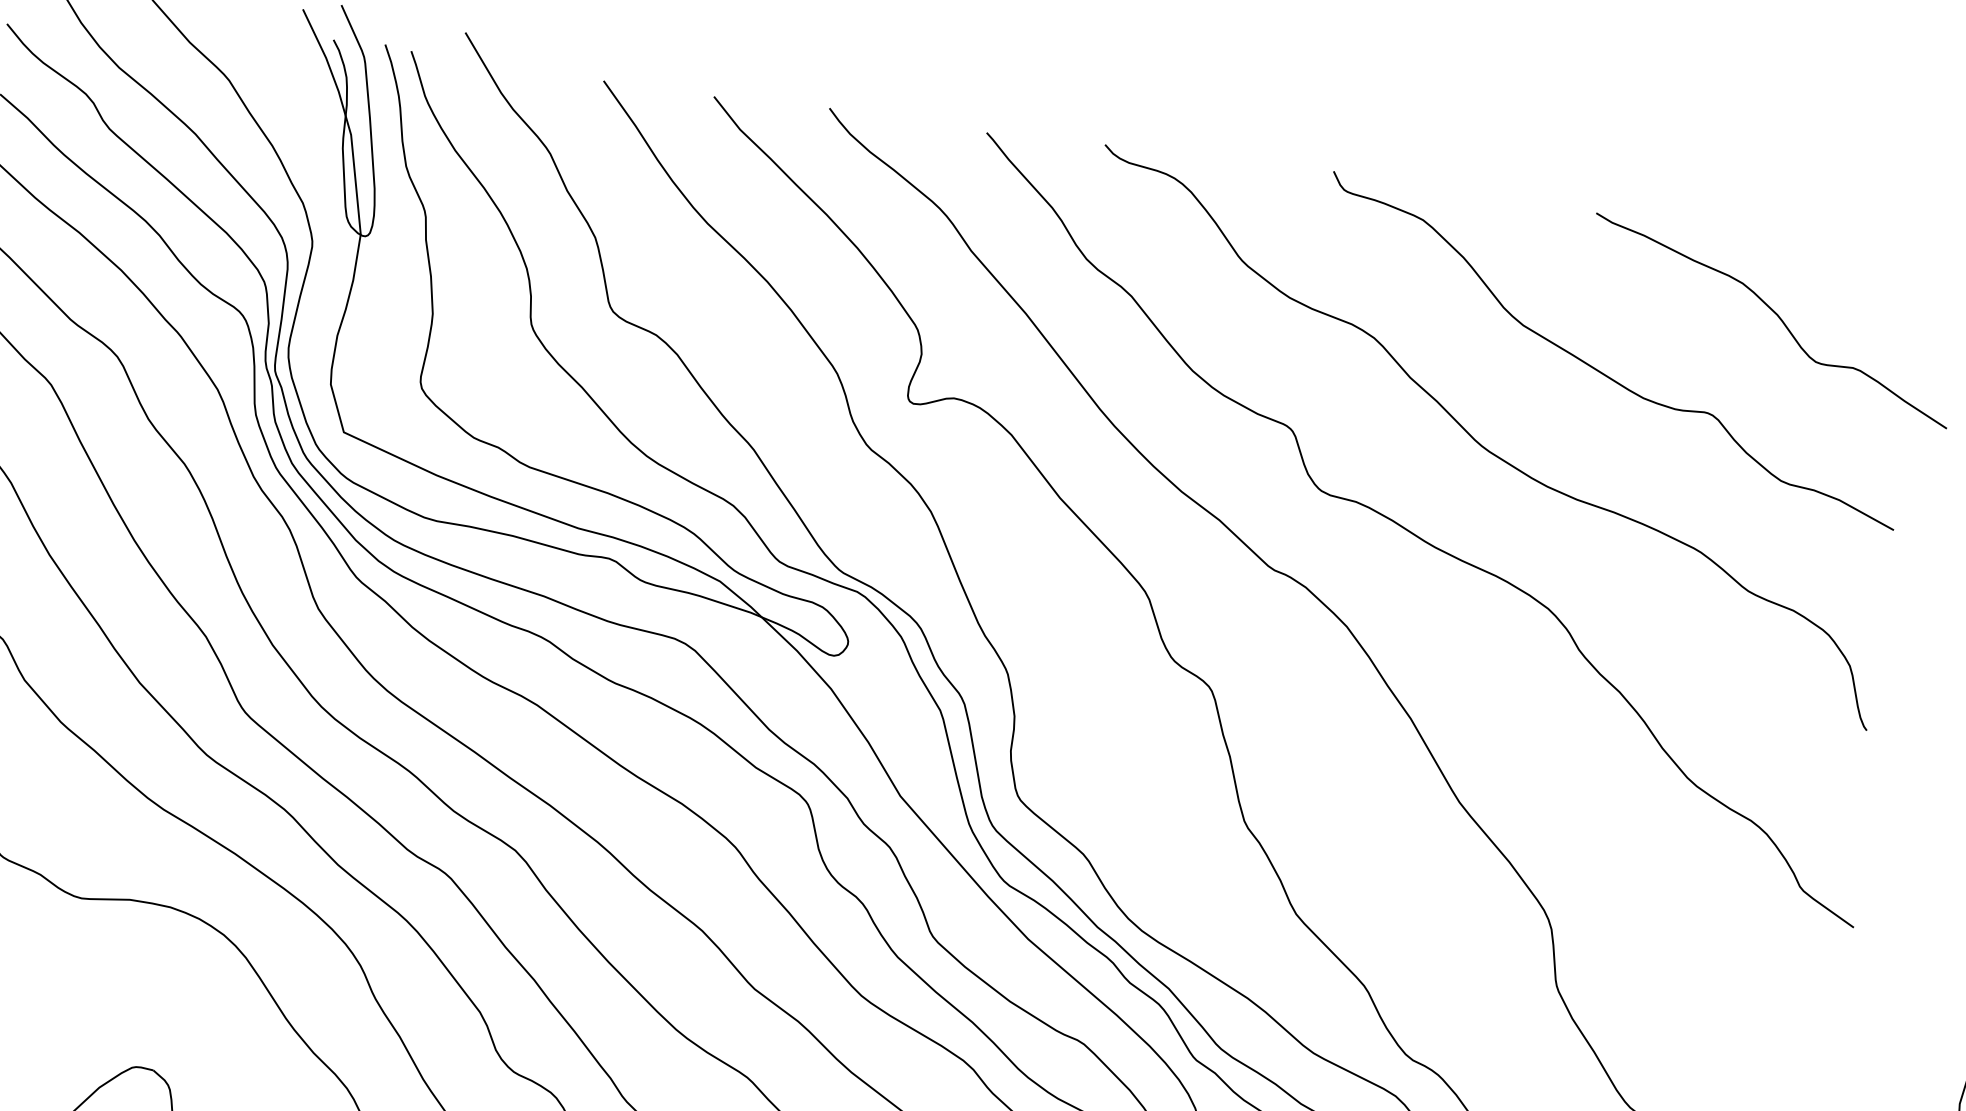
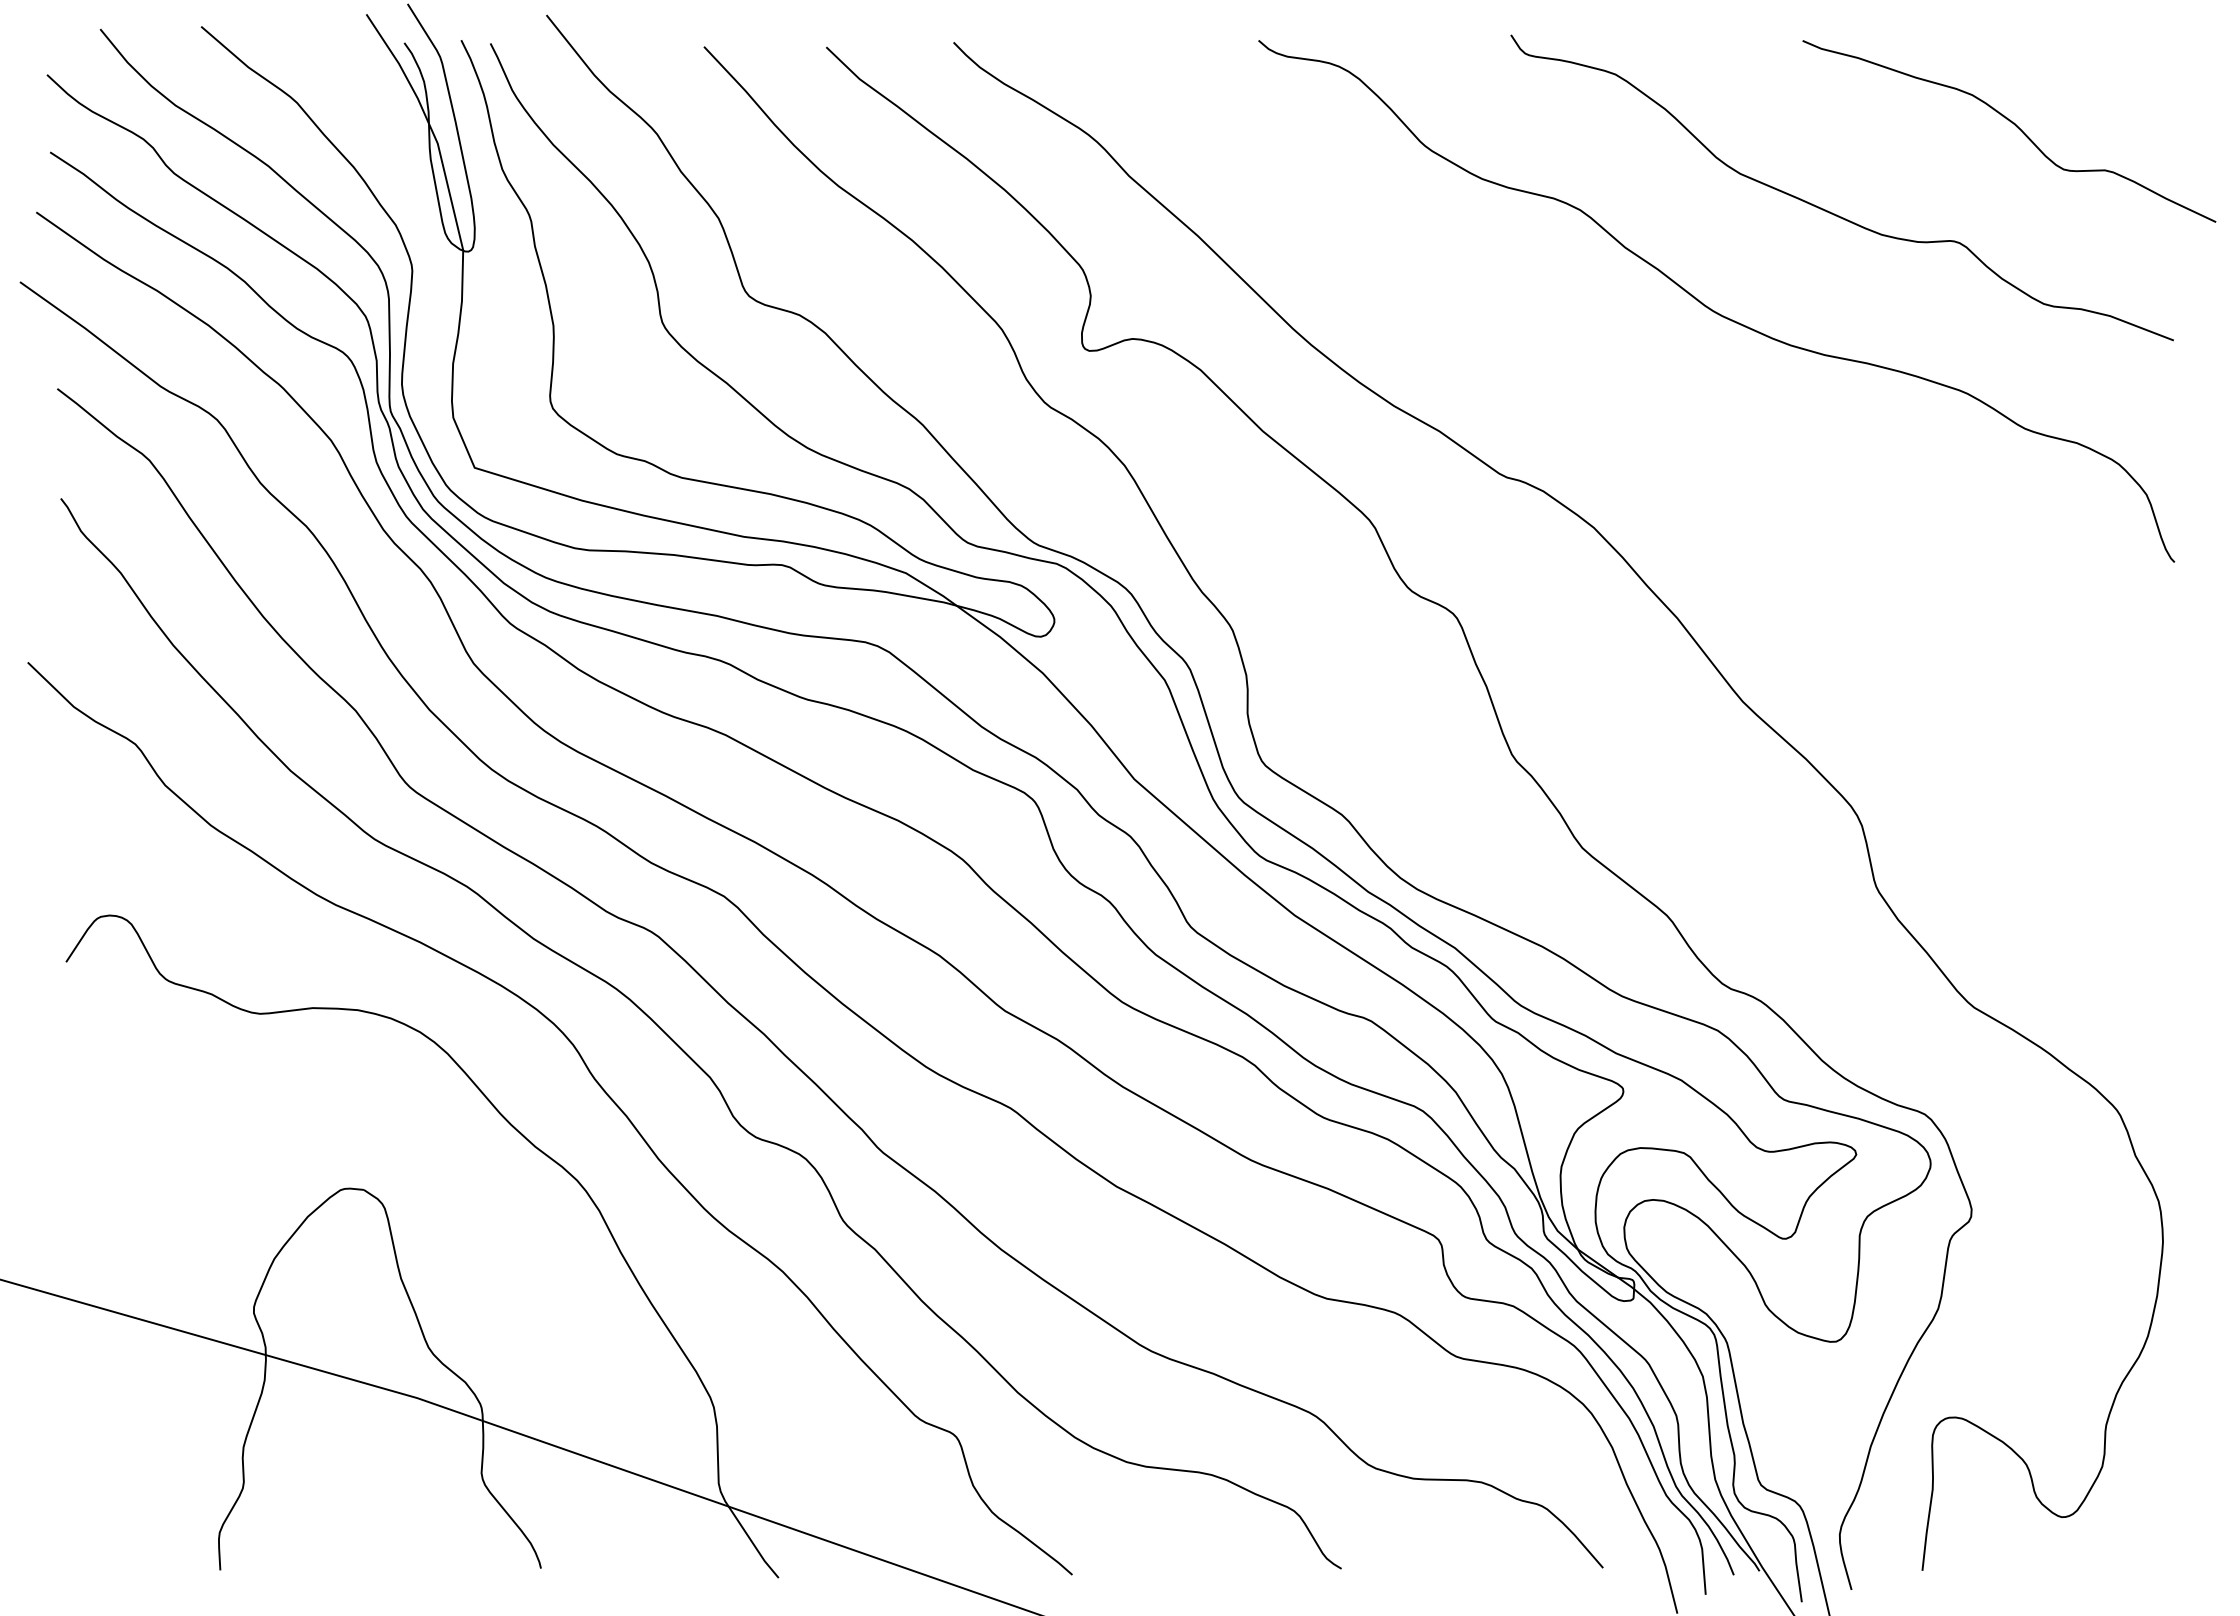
curve: (1416, 534) -> (1655, 417), removed

